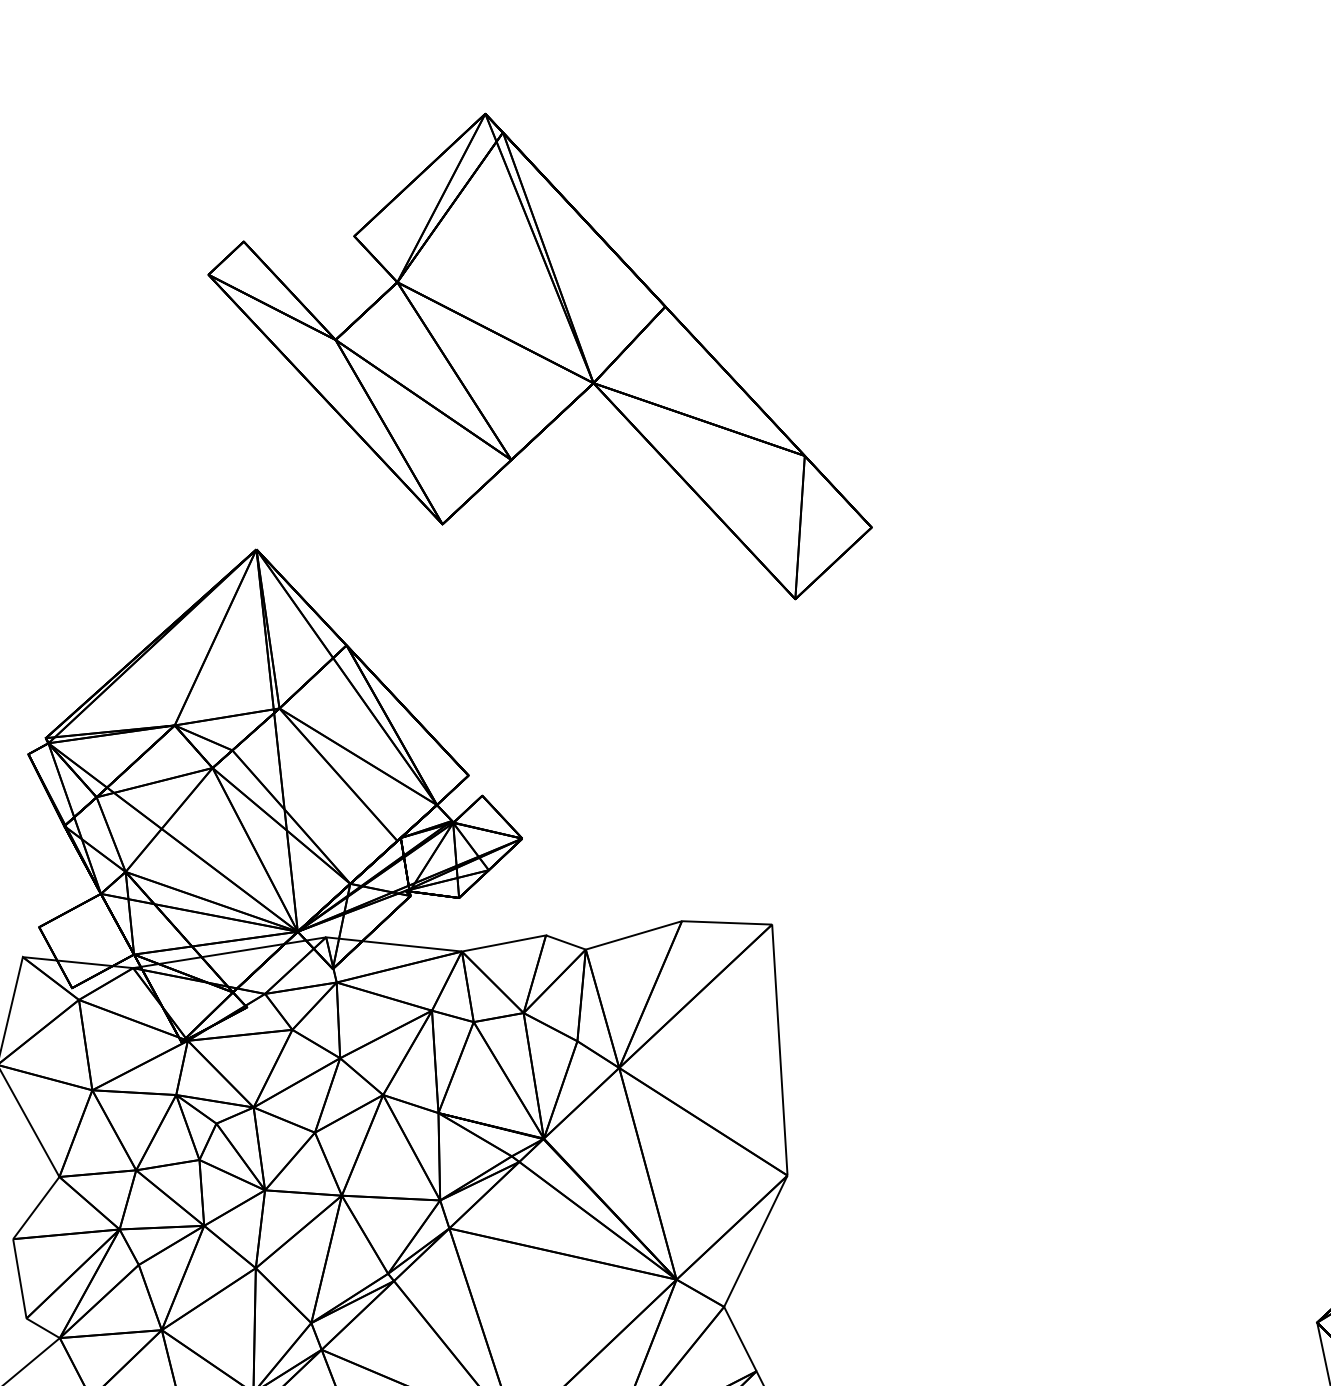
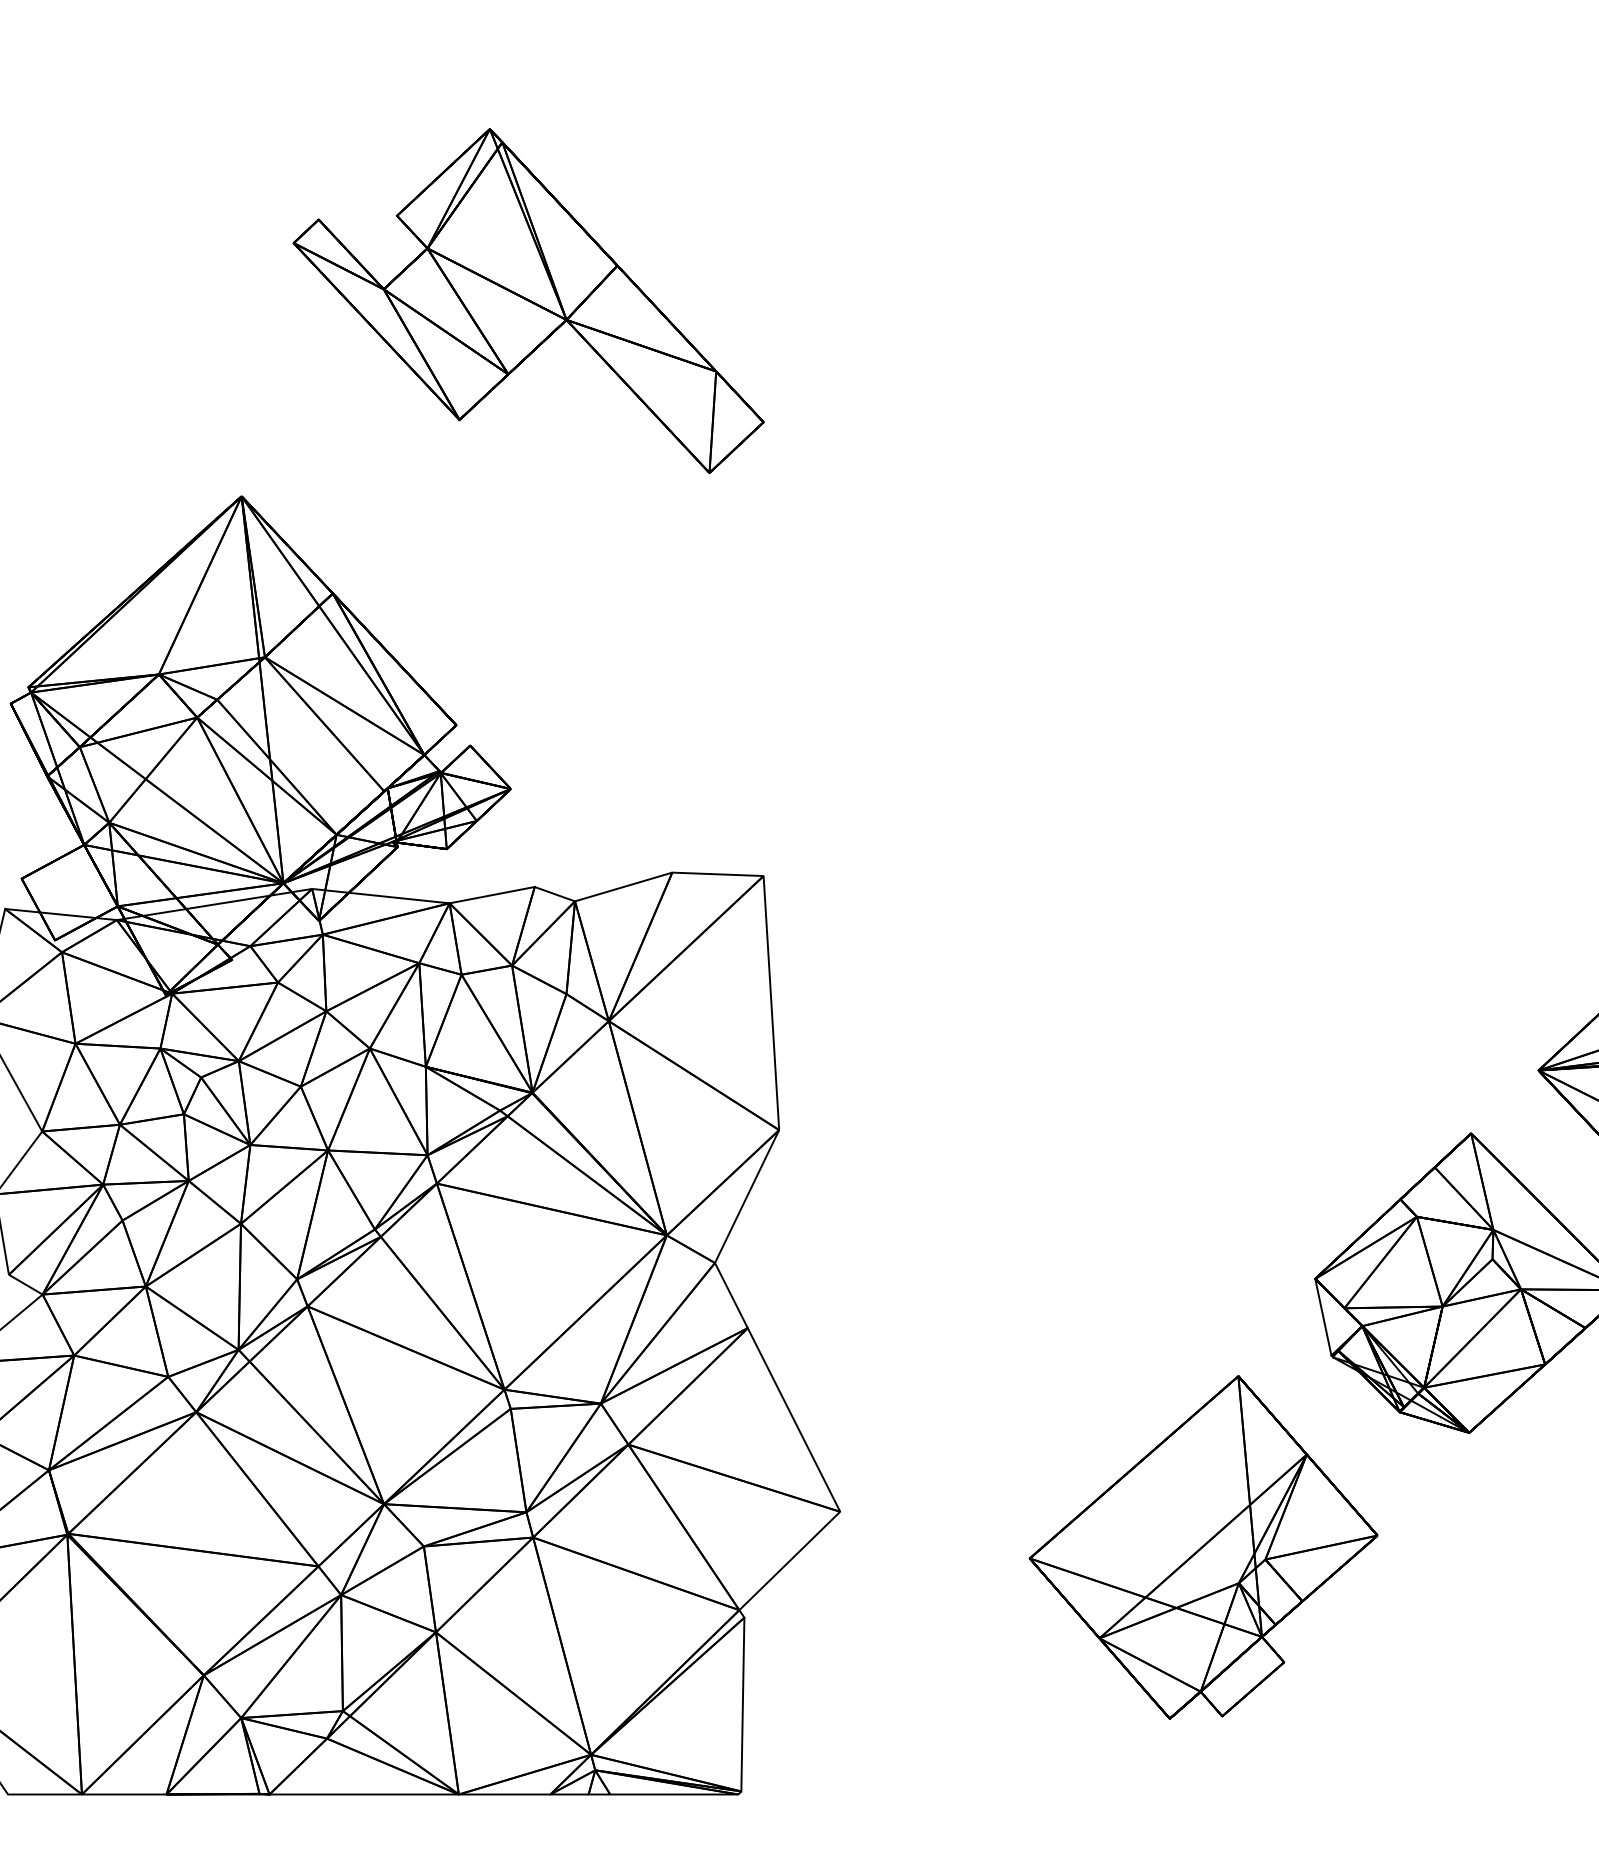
part: (539, 355) -> (528, 300), size x0.7

